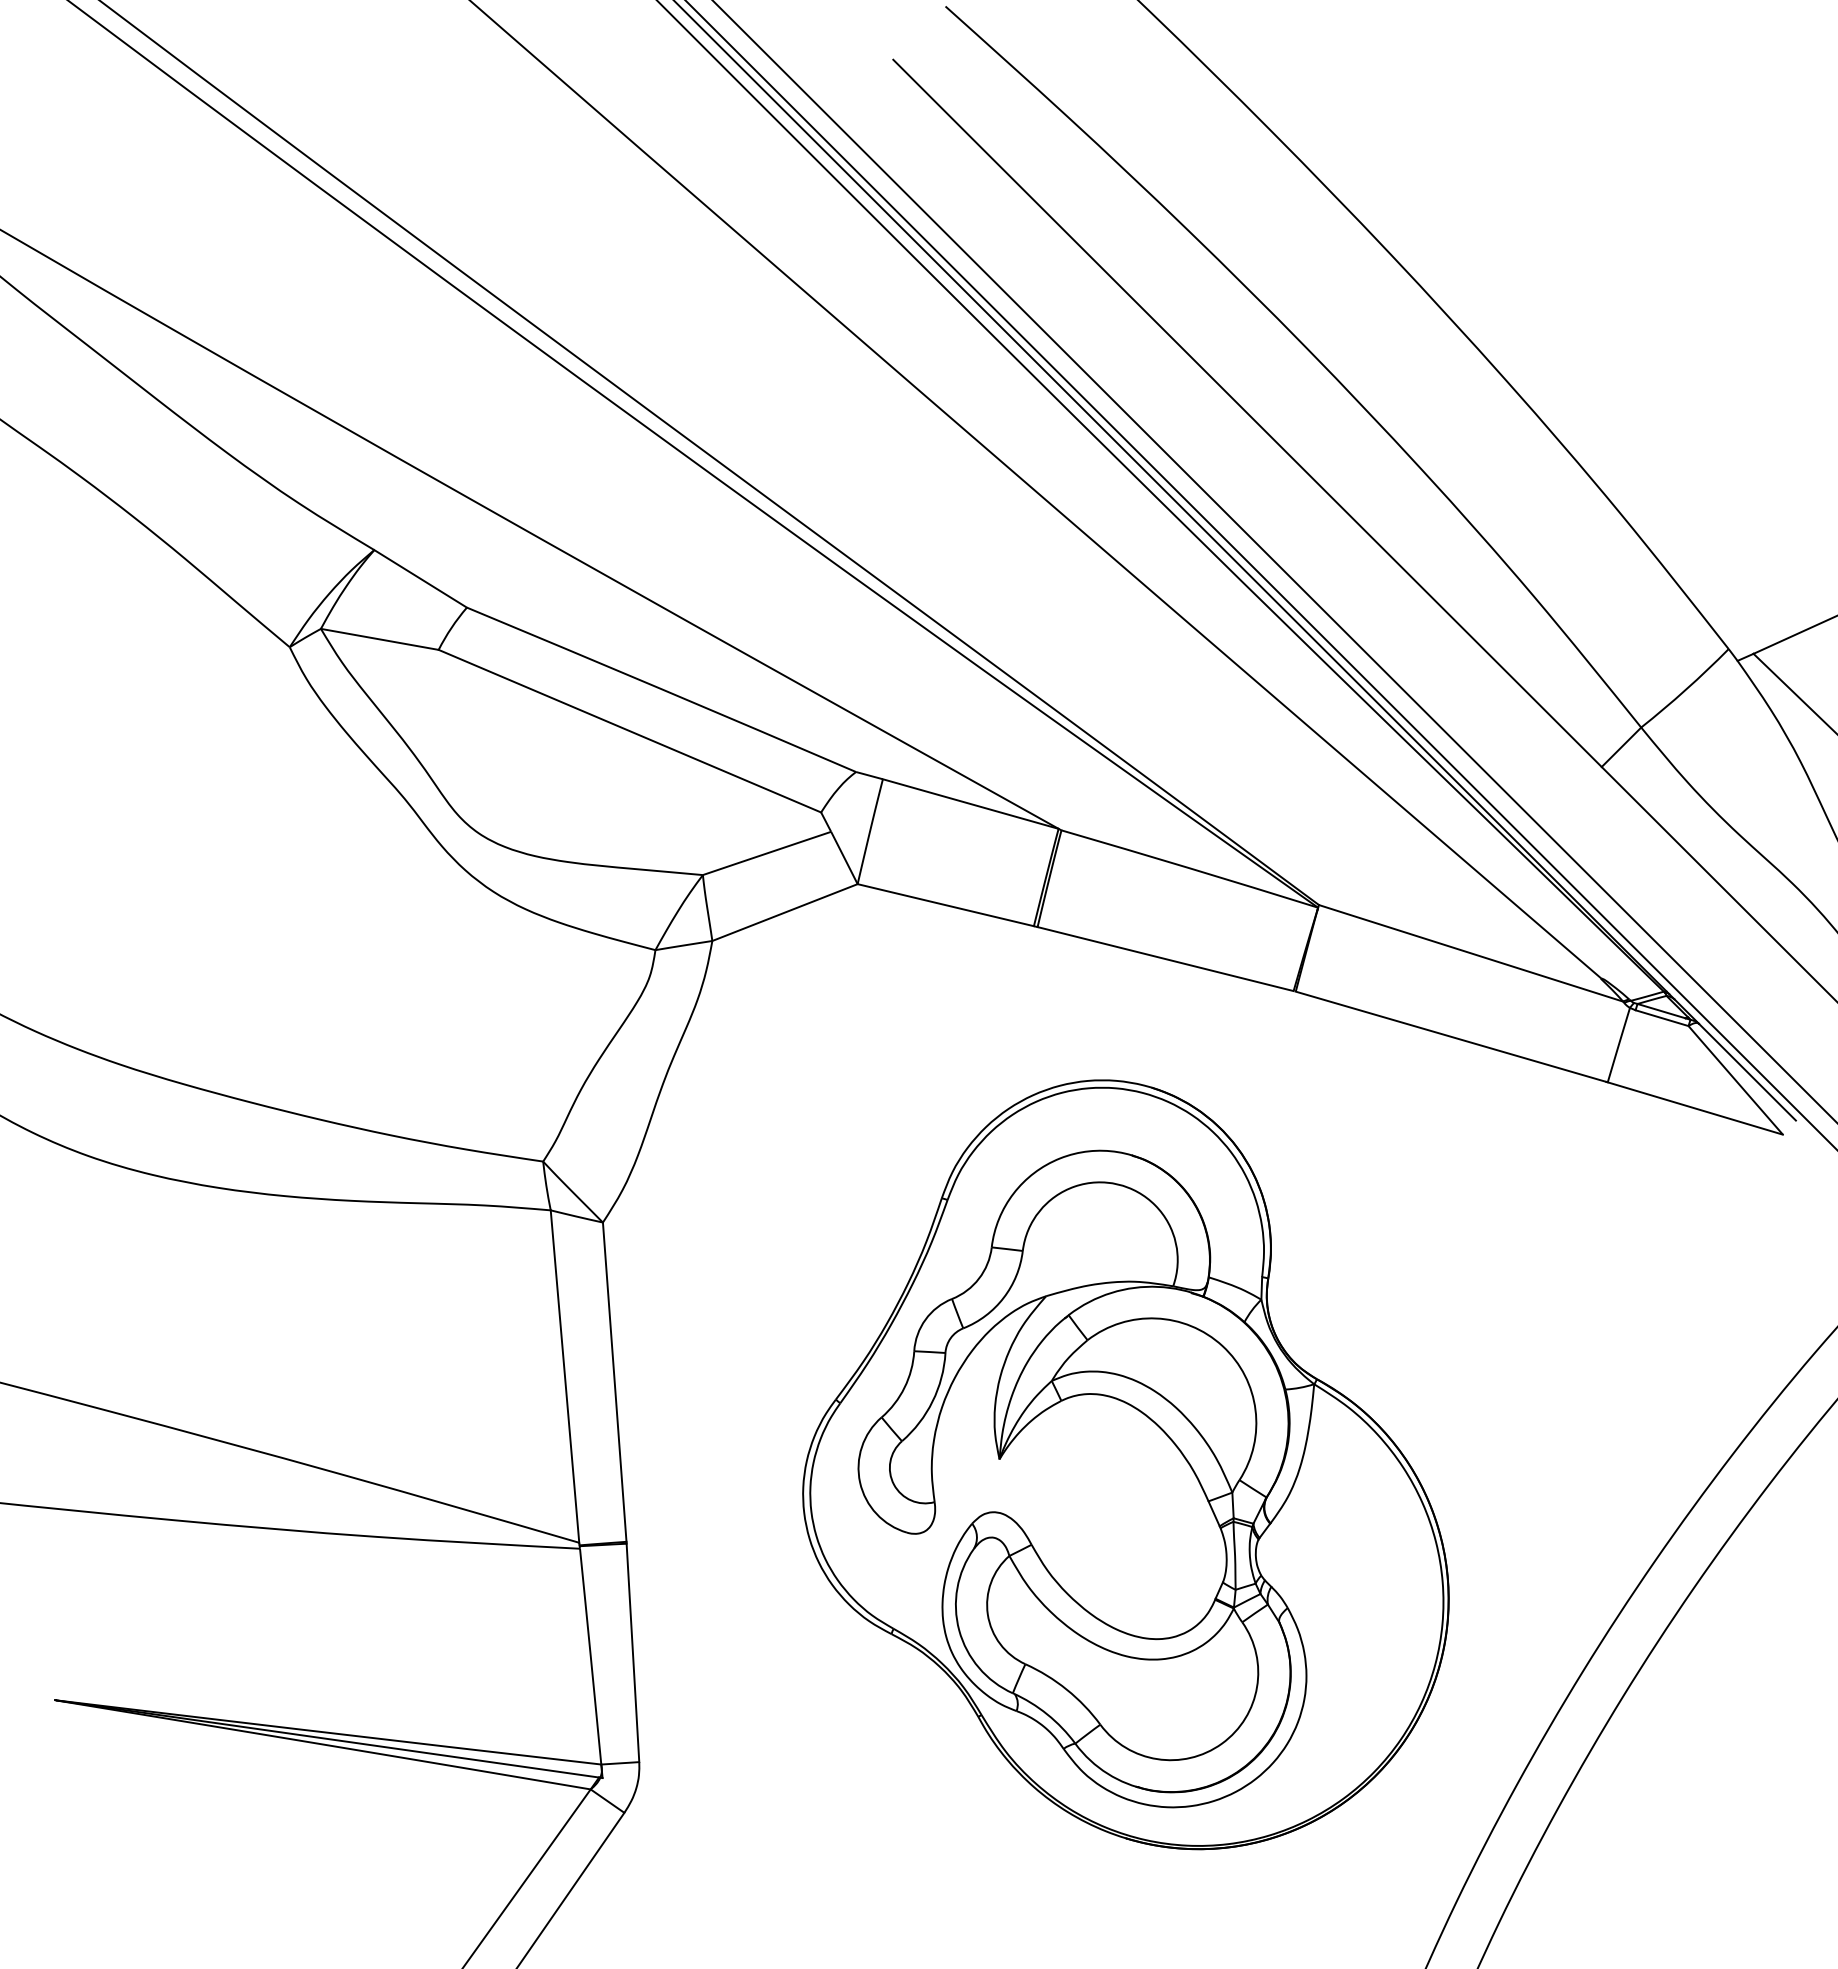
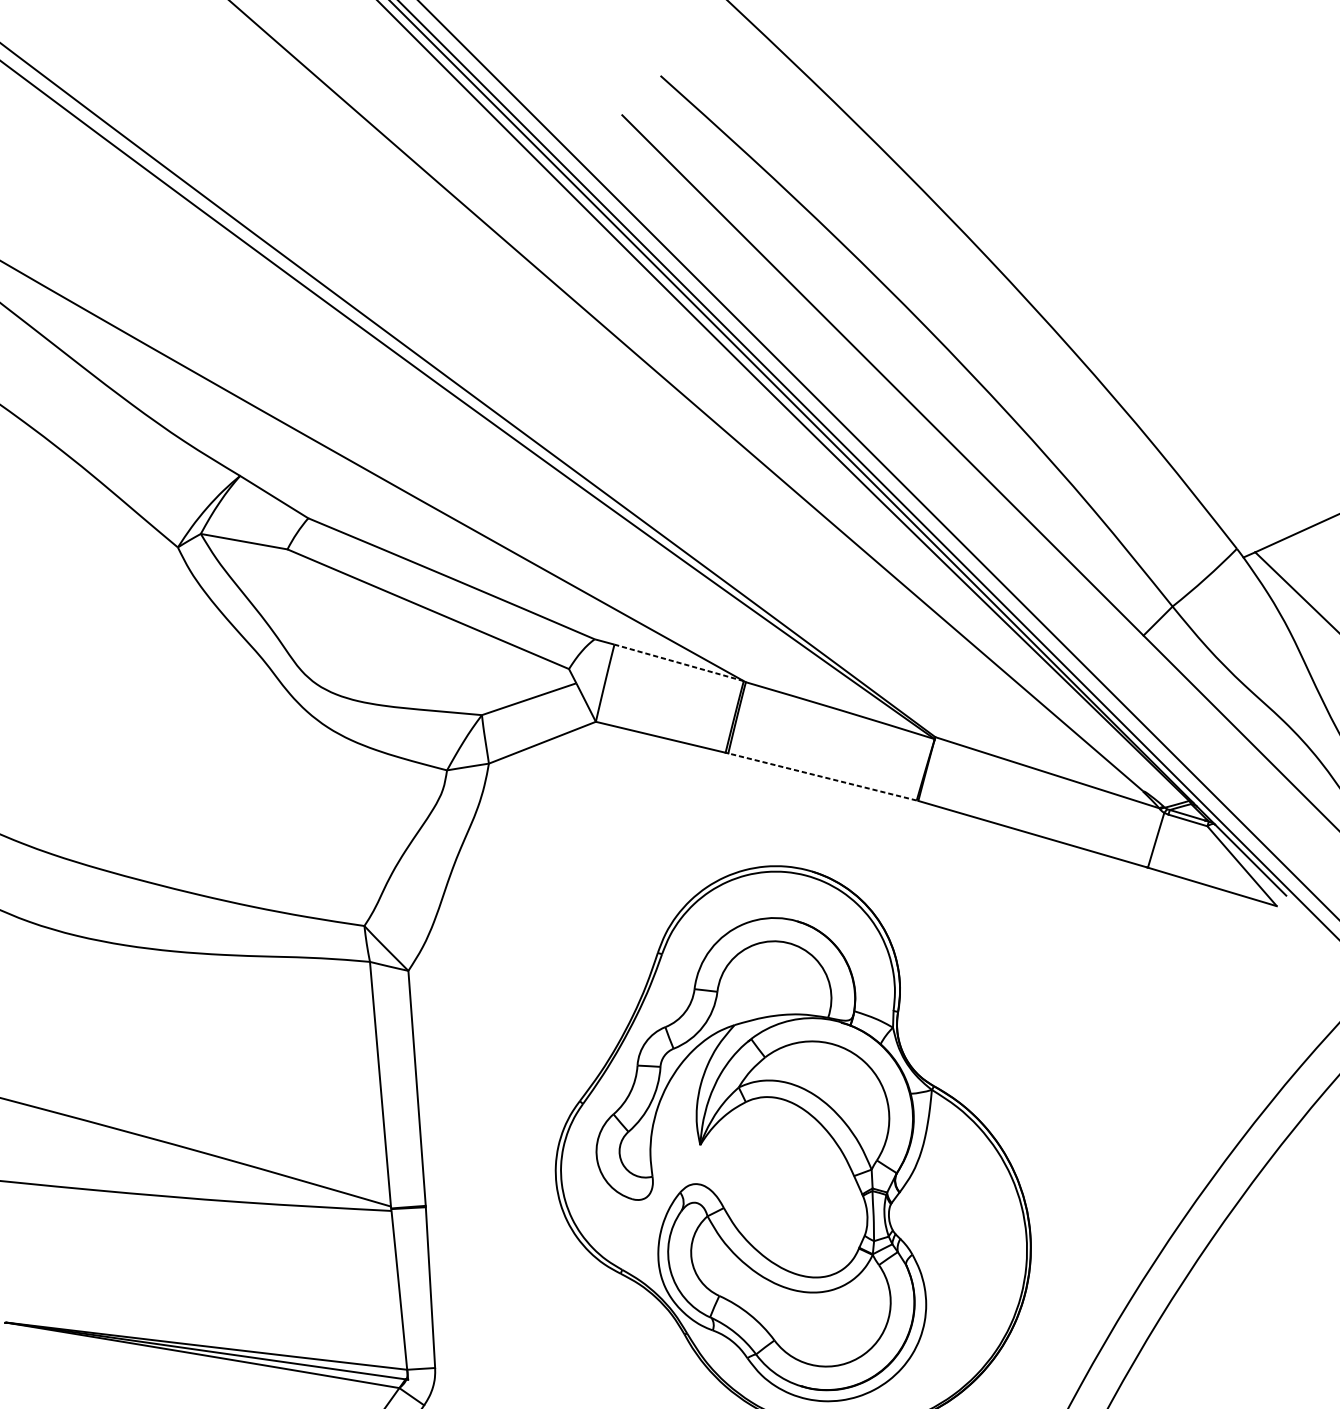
line: (970, 803) -> (678, 662), solid -> dashed
line: (1165, 959) -> (822, 777), solid -> dashed

